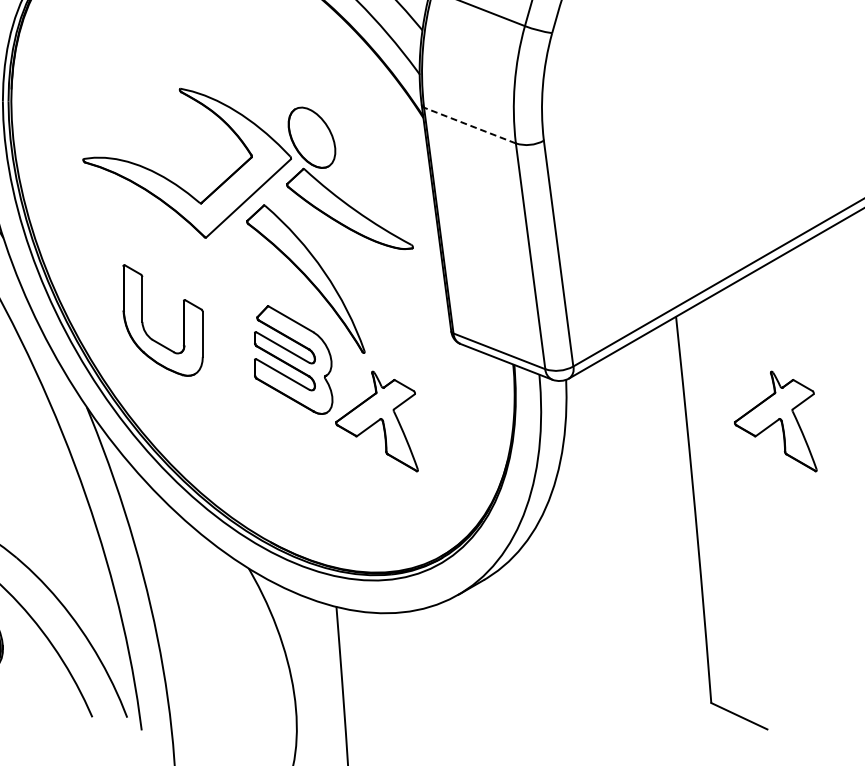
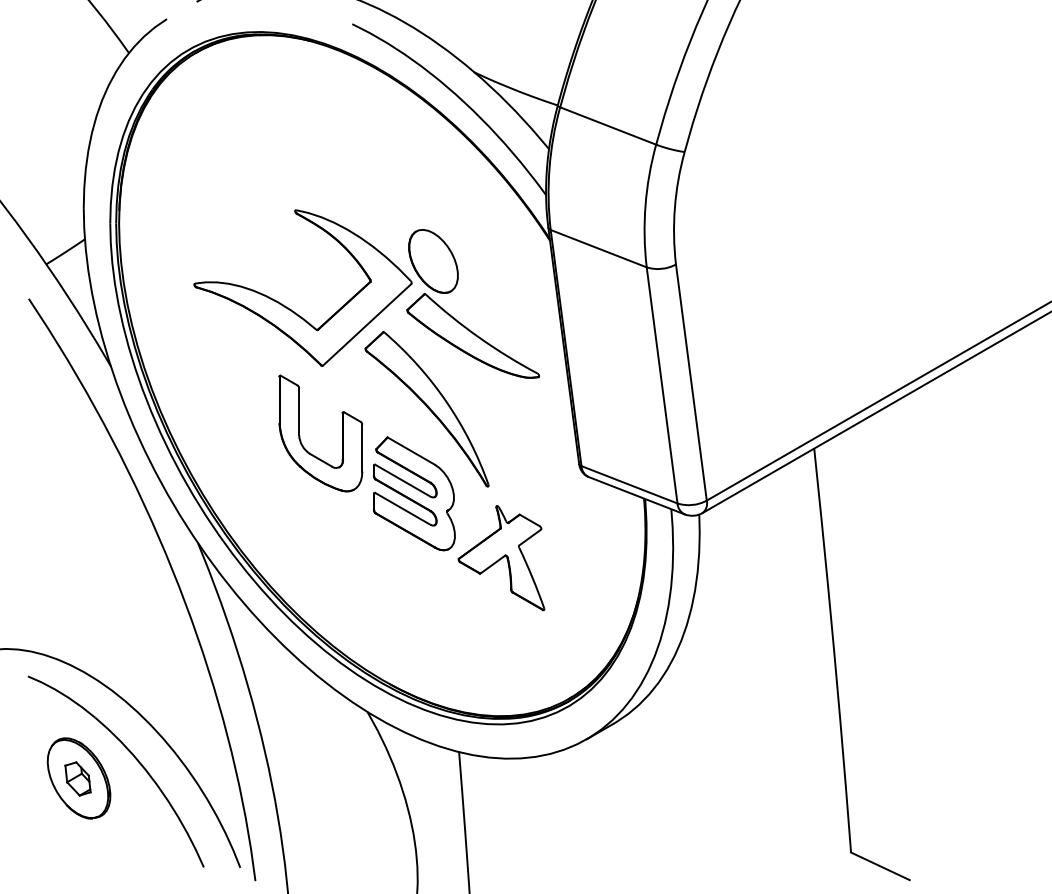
line: (469, 125) -> (598, 248), dashed -> solid
part: (143, 322) -> (300, 435), moved
part: (775, 421) -> (918, 558), removed

